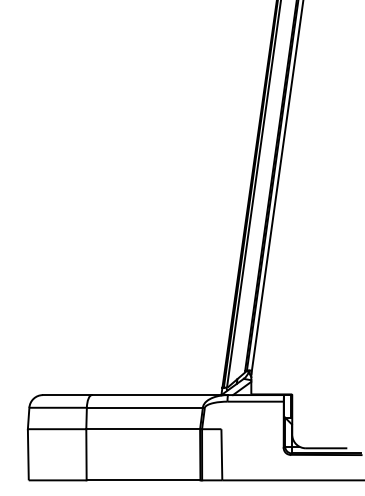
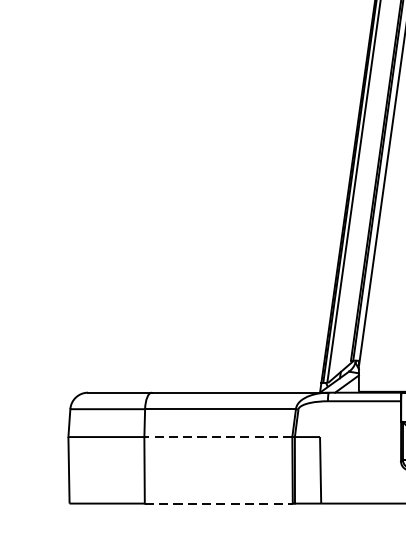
line: (143, 429) -> (218, 437), solid -> dashed
line: (143, 480) -> (218, 503), solid -> dashed

